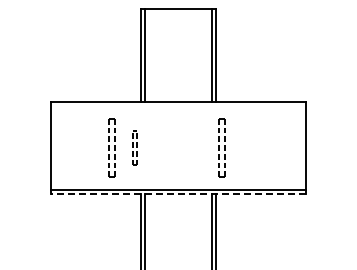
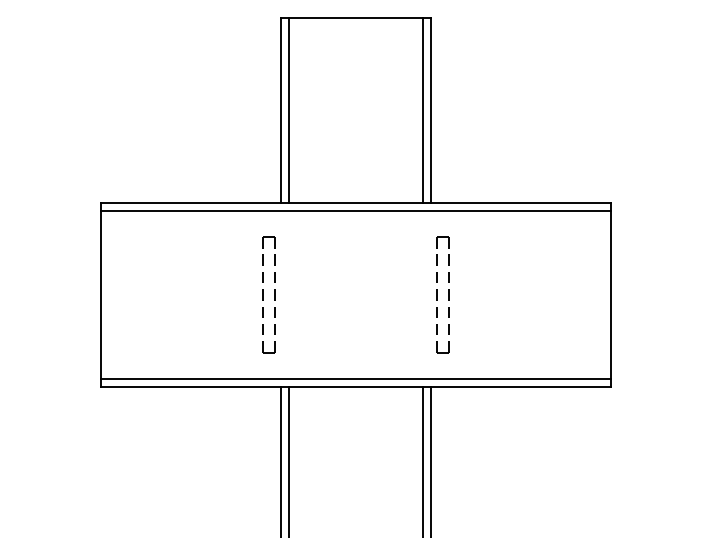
line: (178, 105) -> (356, 210), added
part: (111, 147) -> (222, 293), removed
part: (134, 147) -> (268, 293), size x1.67
line: (178, 194) -> (356, 387), dashed -> solid

